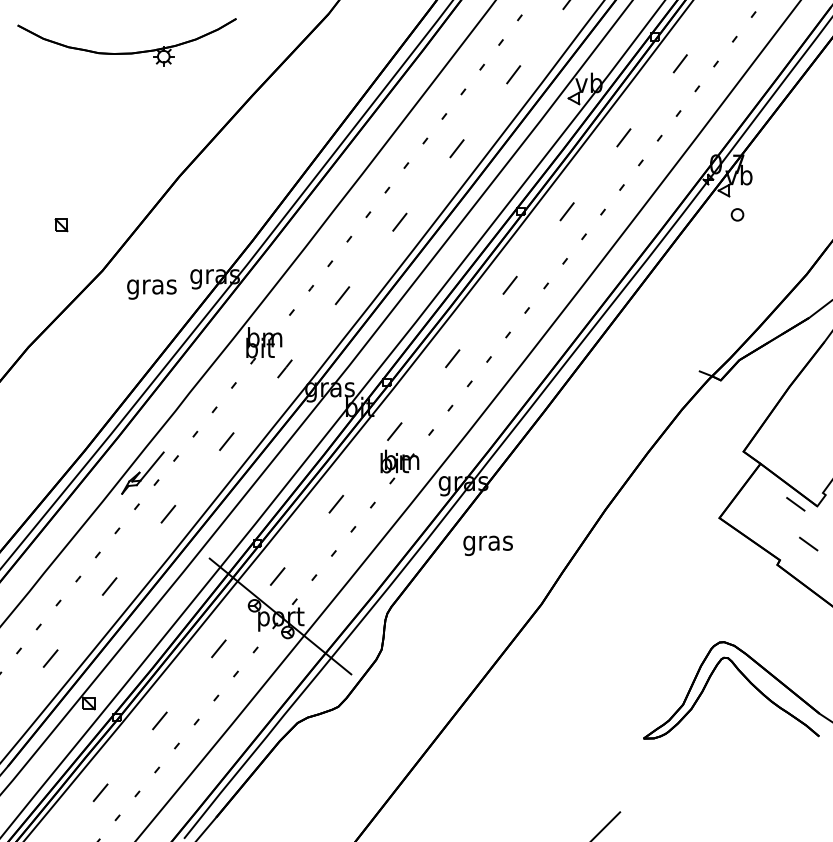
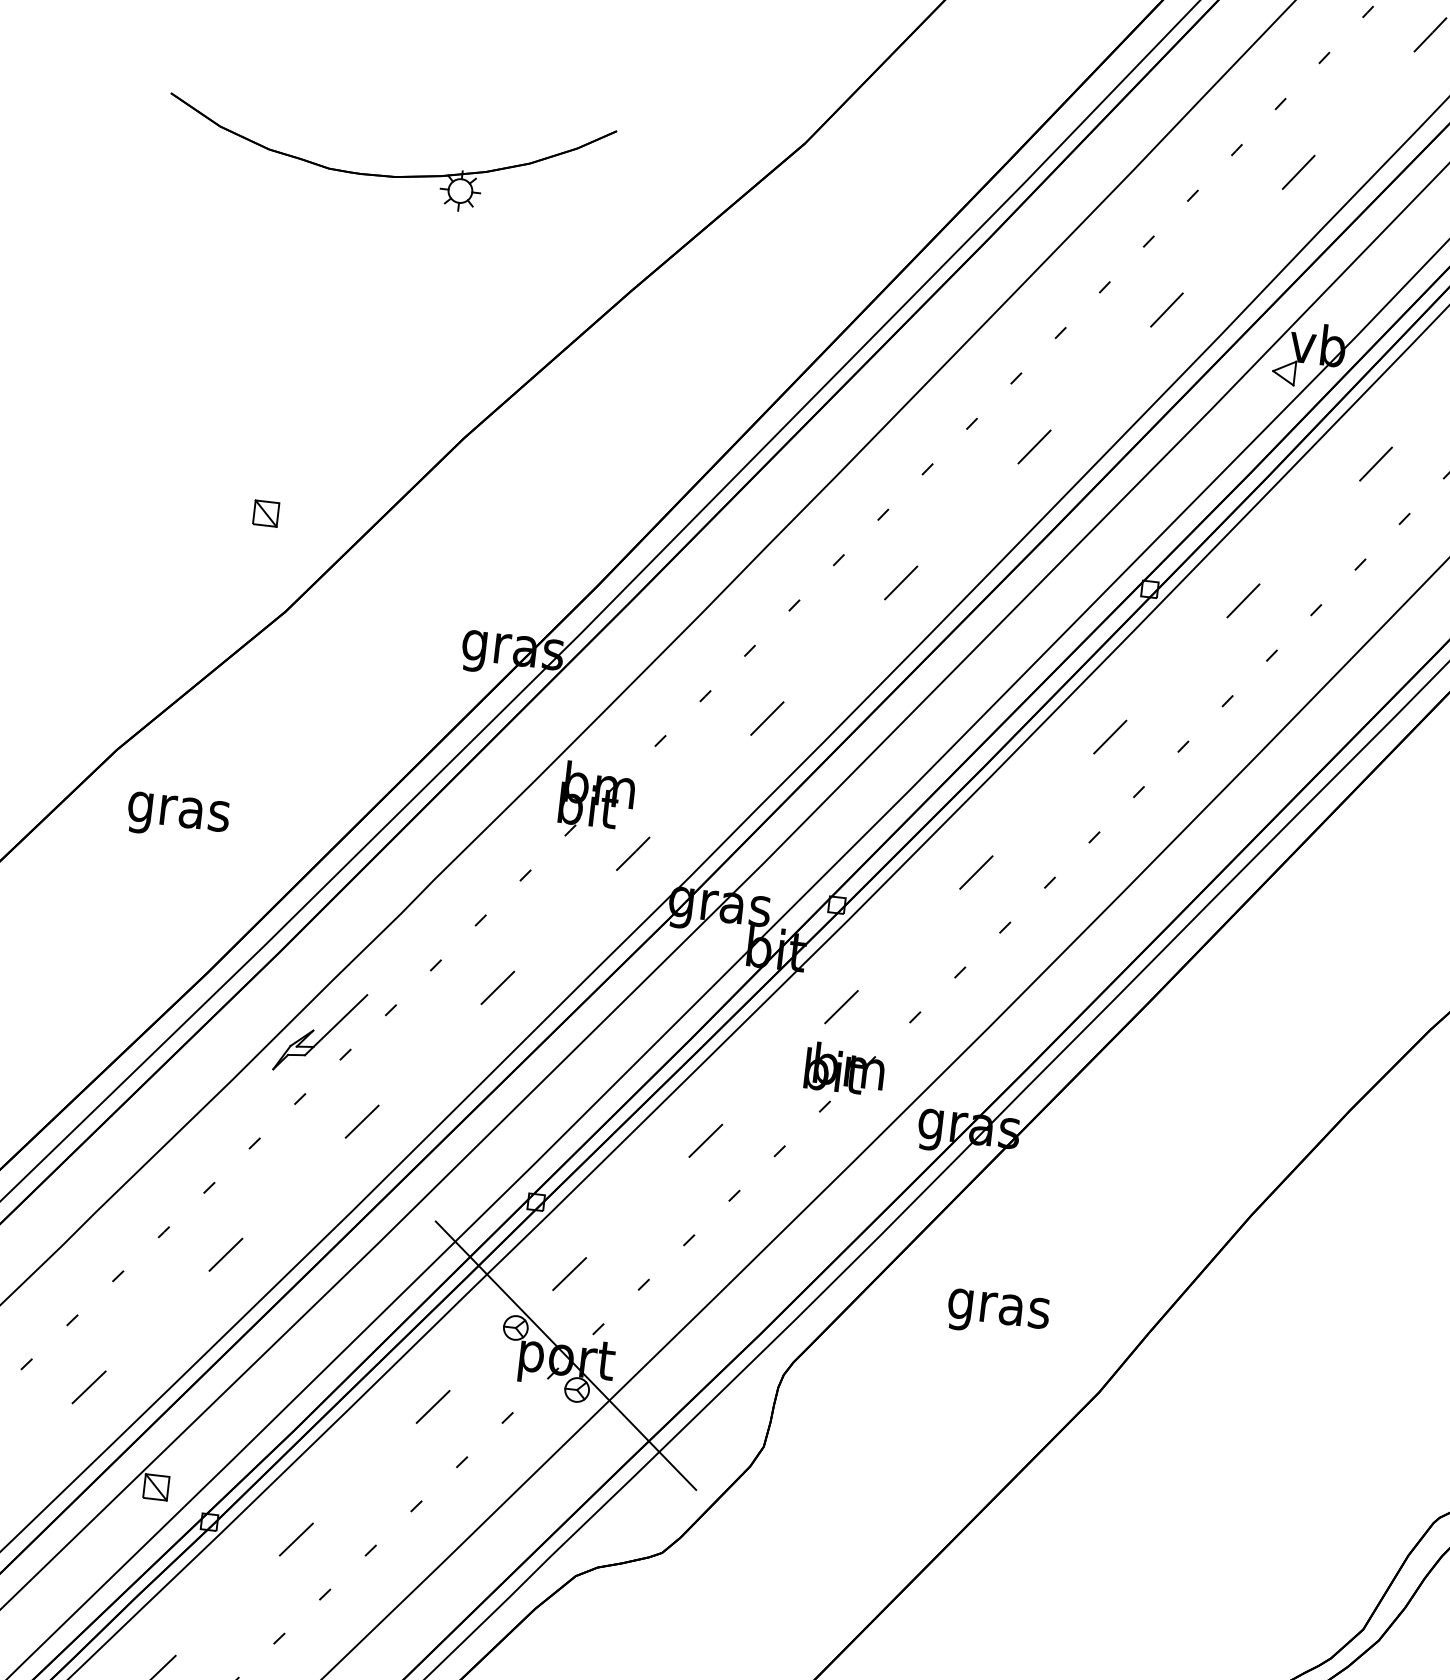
part: (61, 225) -> (266, 514), moved
text: (151, 289) -> (177, 816), moved
text: (487, 545) -> (997, 1313), moved

